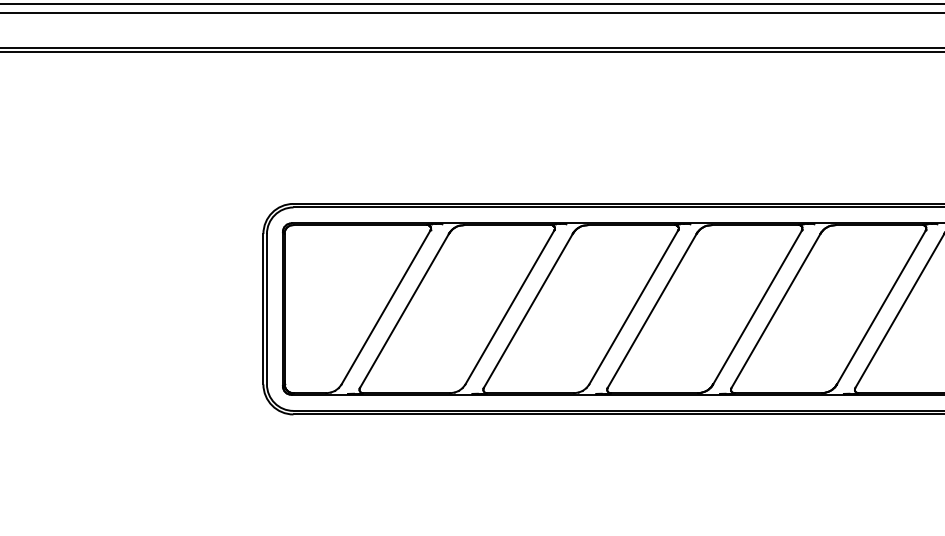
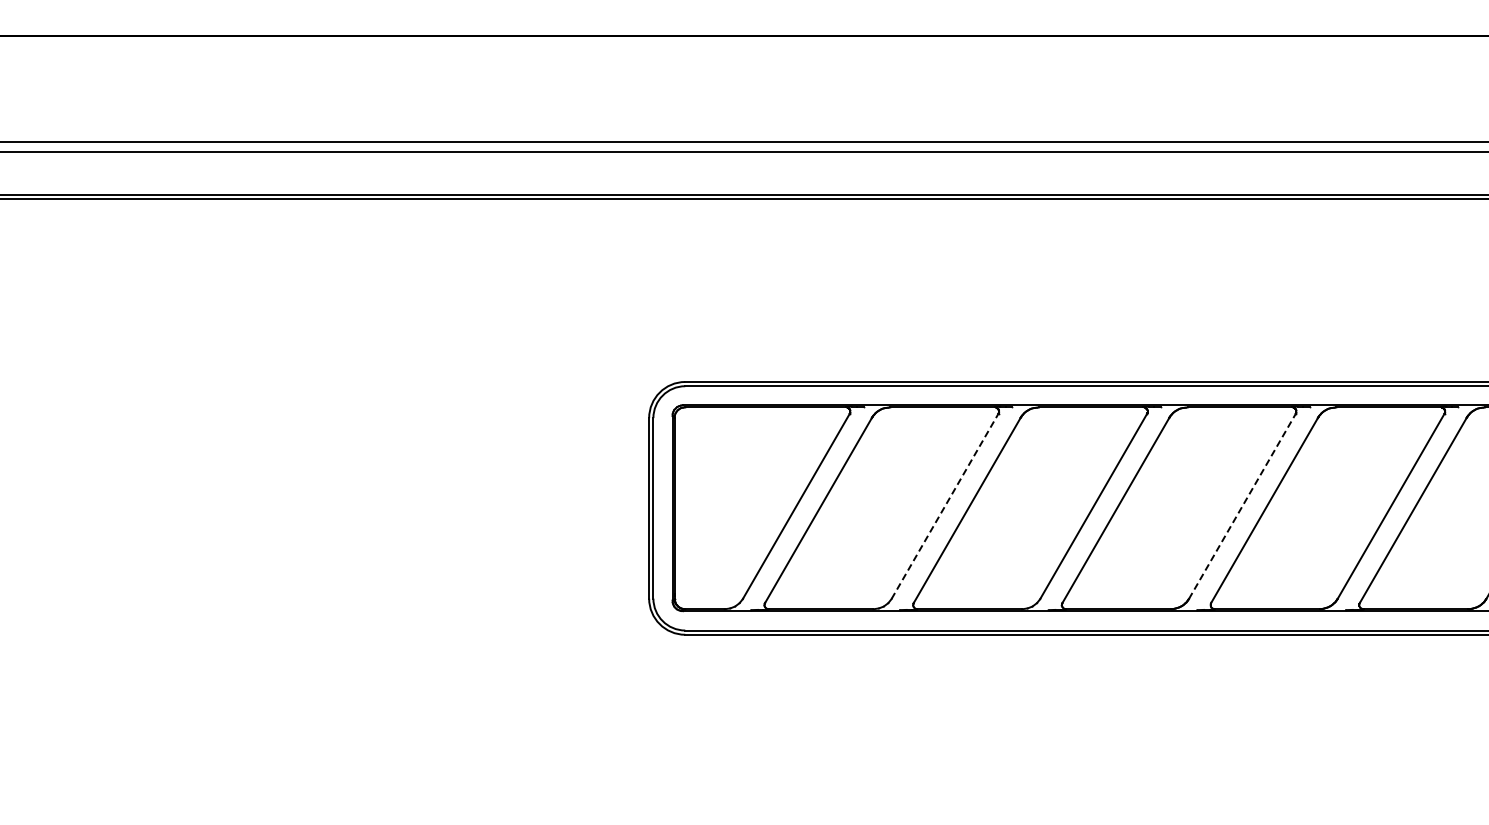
line: (510, 306) -> (945, 505), solid -> dashed
line: (757, 306) -> (1242, 505), solid -> dashed

